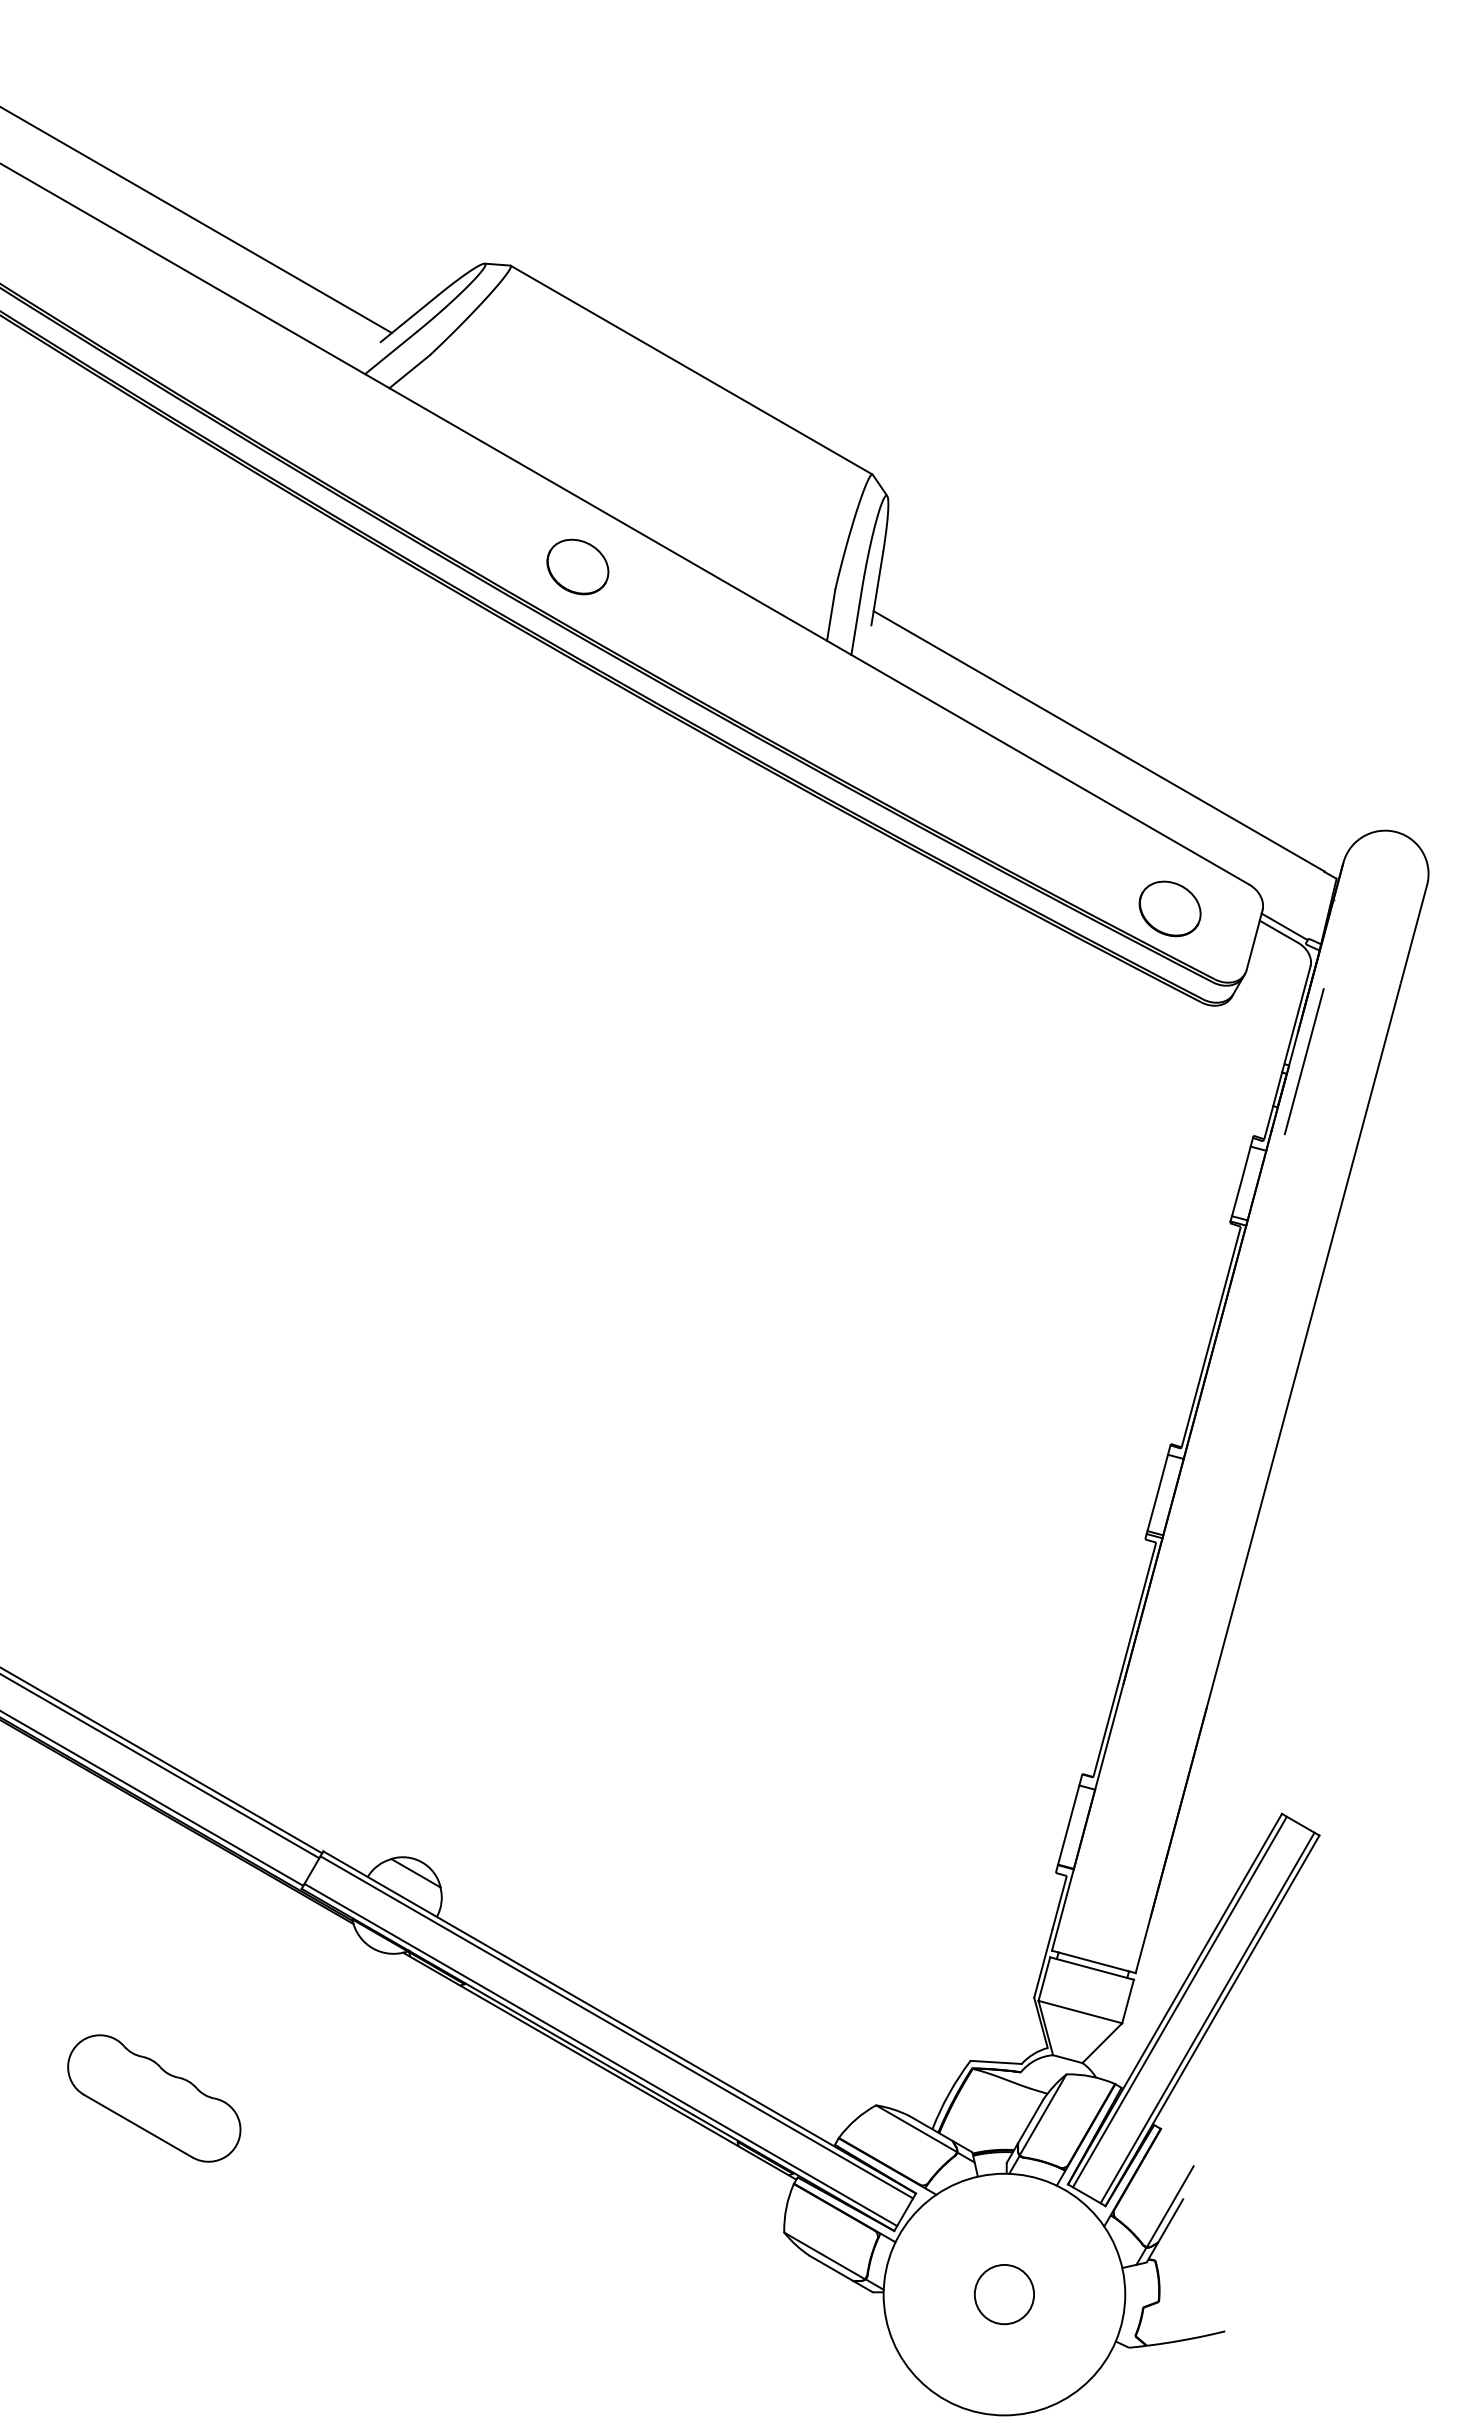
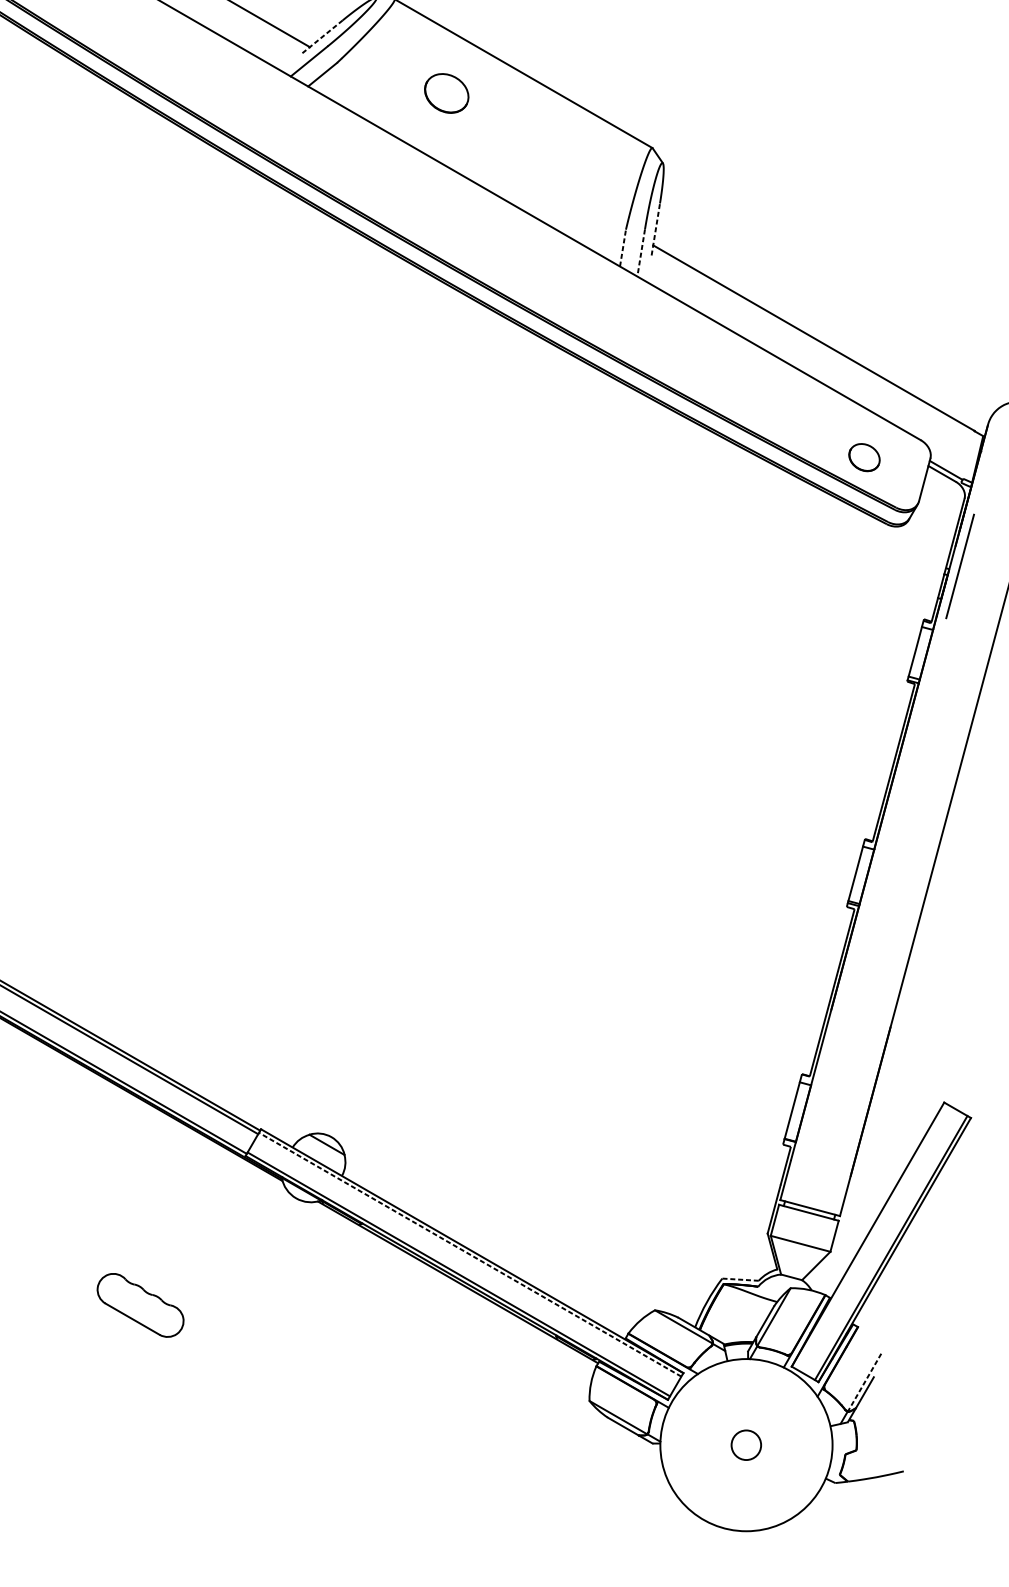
line: (409, 318) -> (322, 36), solid -> dashed
part: (577, 566) -> (446, 93), moved
line: (877, 588) -> (655, 229), solid -> dashed
line: (831, 614) -> (623, 247), solid -> dashed
line: (856, 622) -> (641, 253), solid -> dashed
part: (1169, 908) -> (864, 457), size x0.7
line: (1179, 2001) -> (871, 1236), removed
line: (616, 2027) -> (469, 1254), solid -> dashed
line: (996, 2062) -> (740, 1279), solid -> dashed
part: (154, 2098) -> (140, 1305), size x0.7
line: (1170, 2206) -> (864, 1382), solid -> dashed
circle: (1003, 2294) -> (745, 1445), size x0.7

